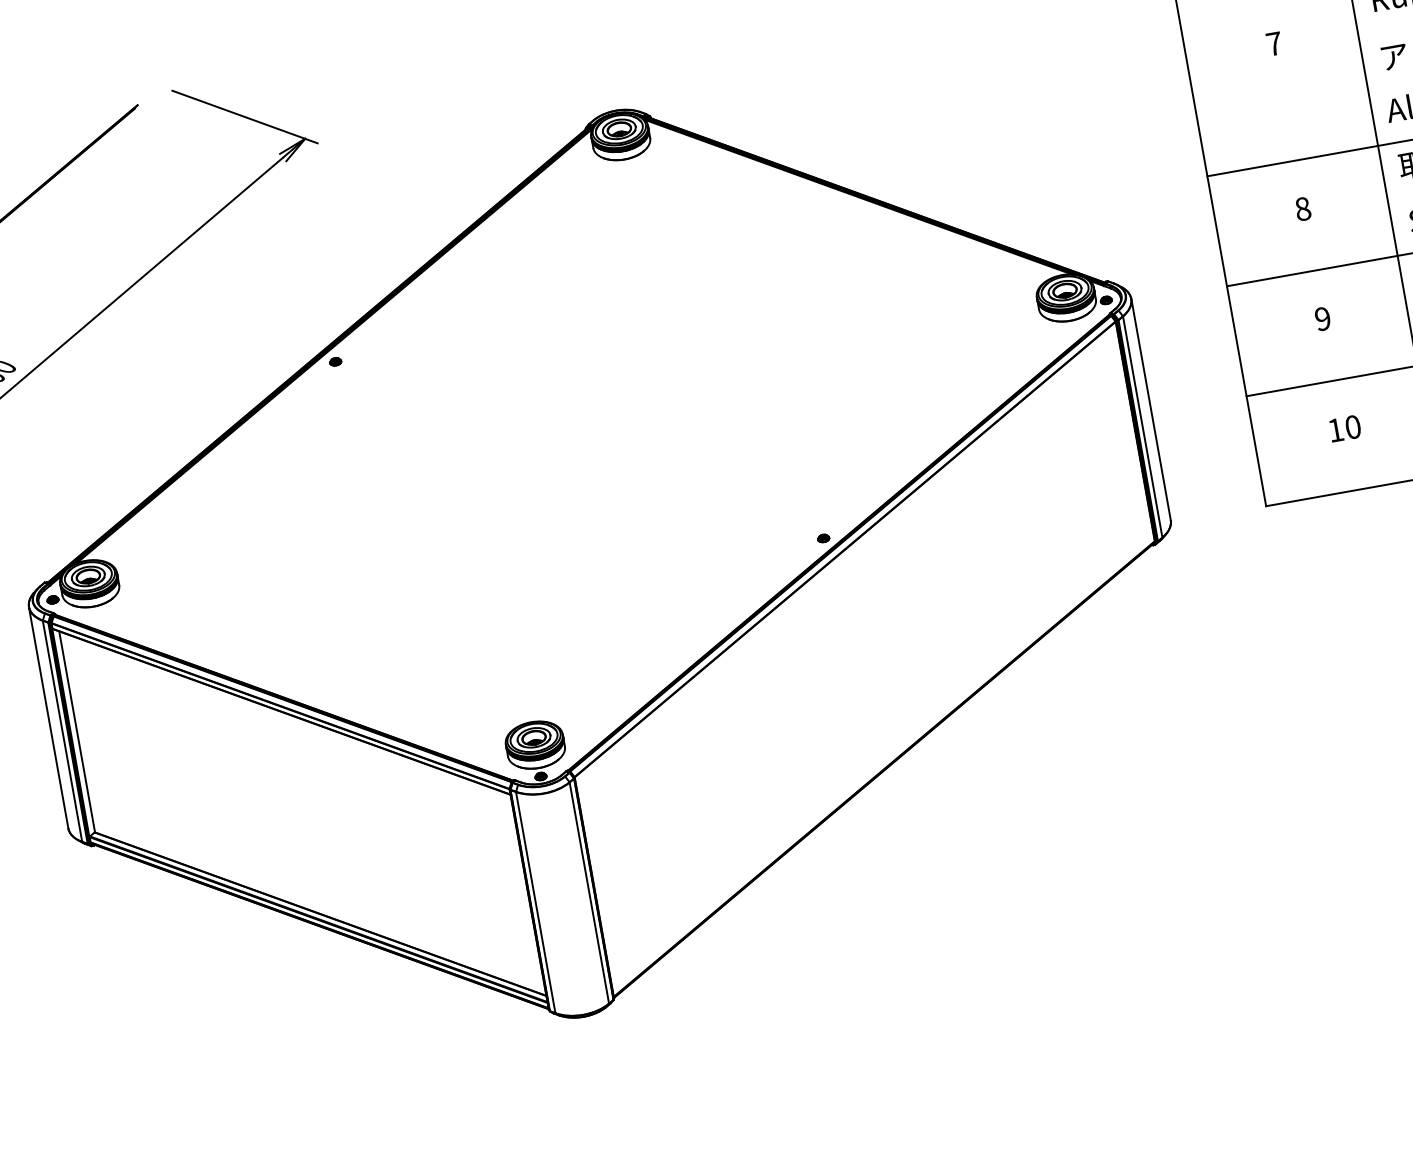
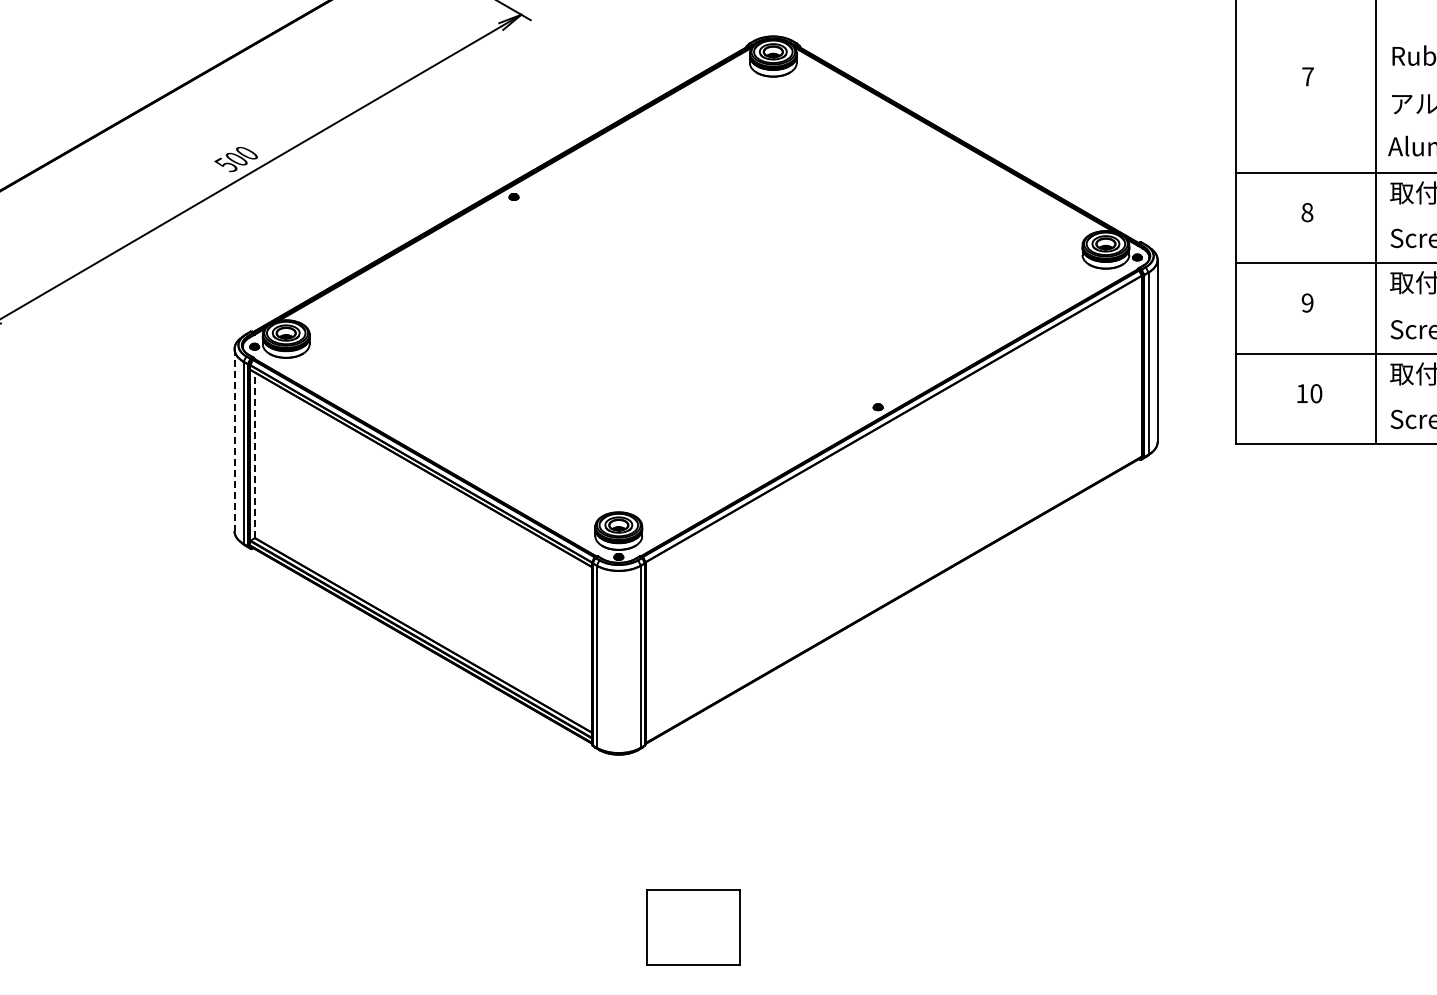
line: (48, 718) -> (234, 440), solid -> dashed
line: (77, 731) -> (255, 455), solid -> dashed

